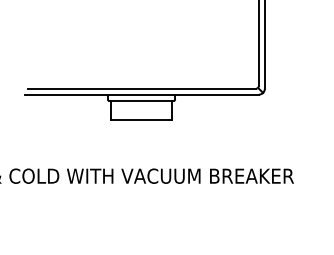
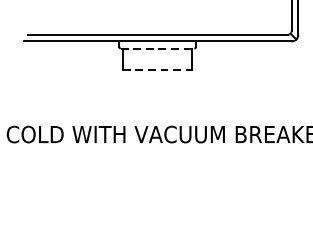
line: (142, 100) -> (158, 48), solid -> dashed
line: (142, 119) -> (158, 69), solid -> dashed

